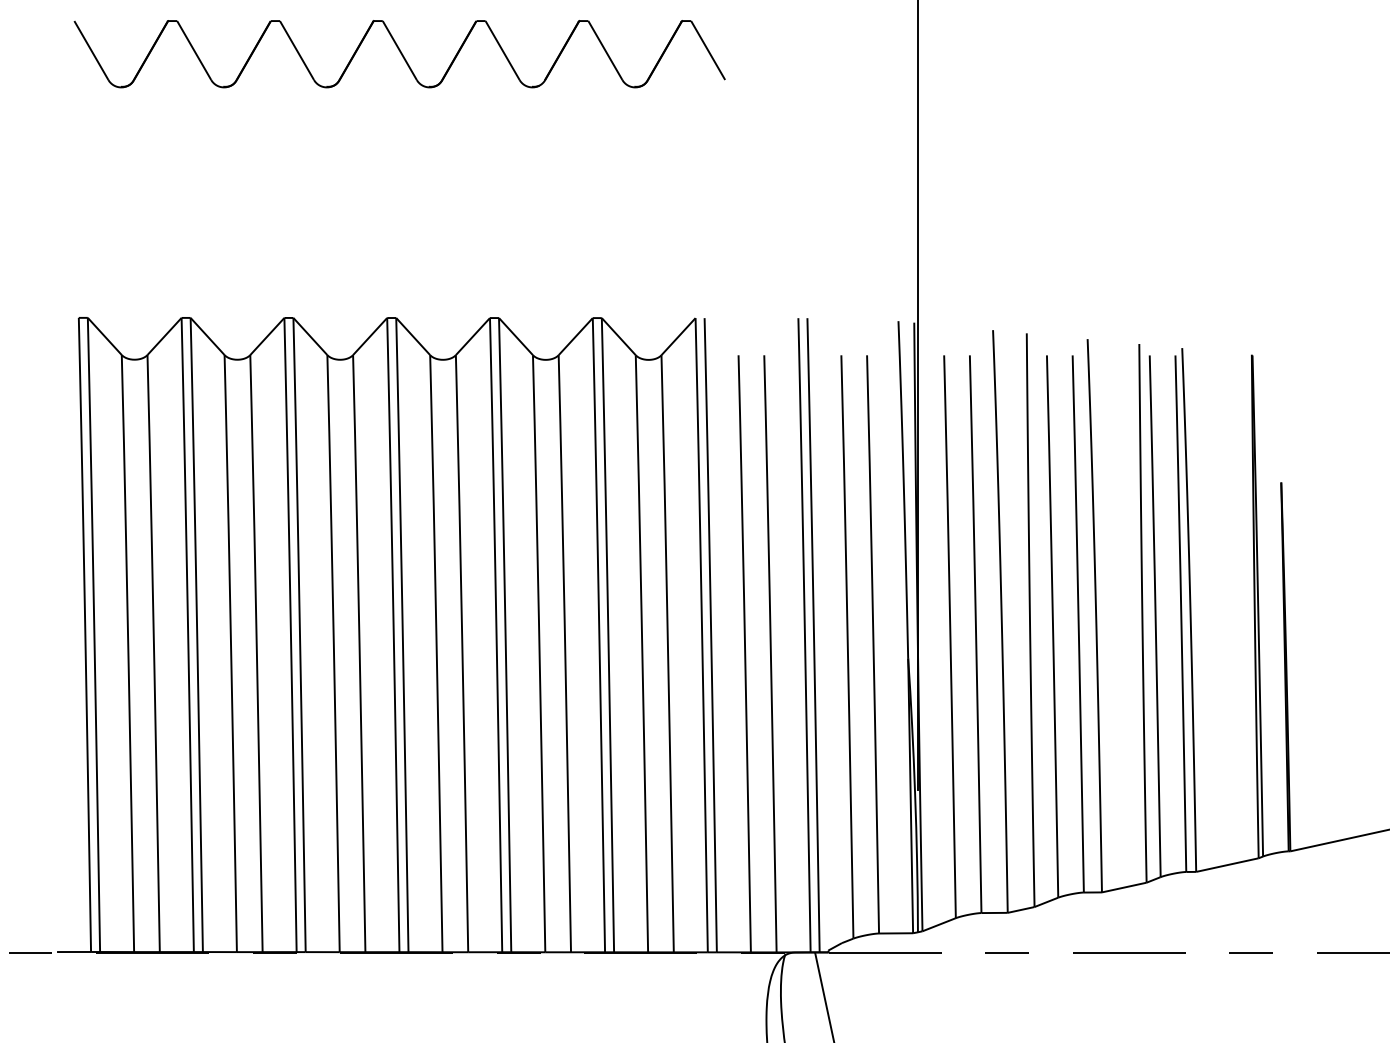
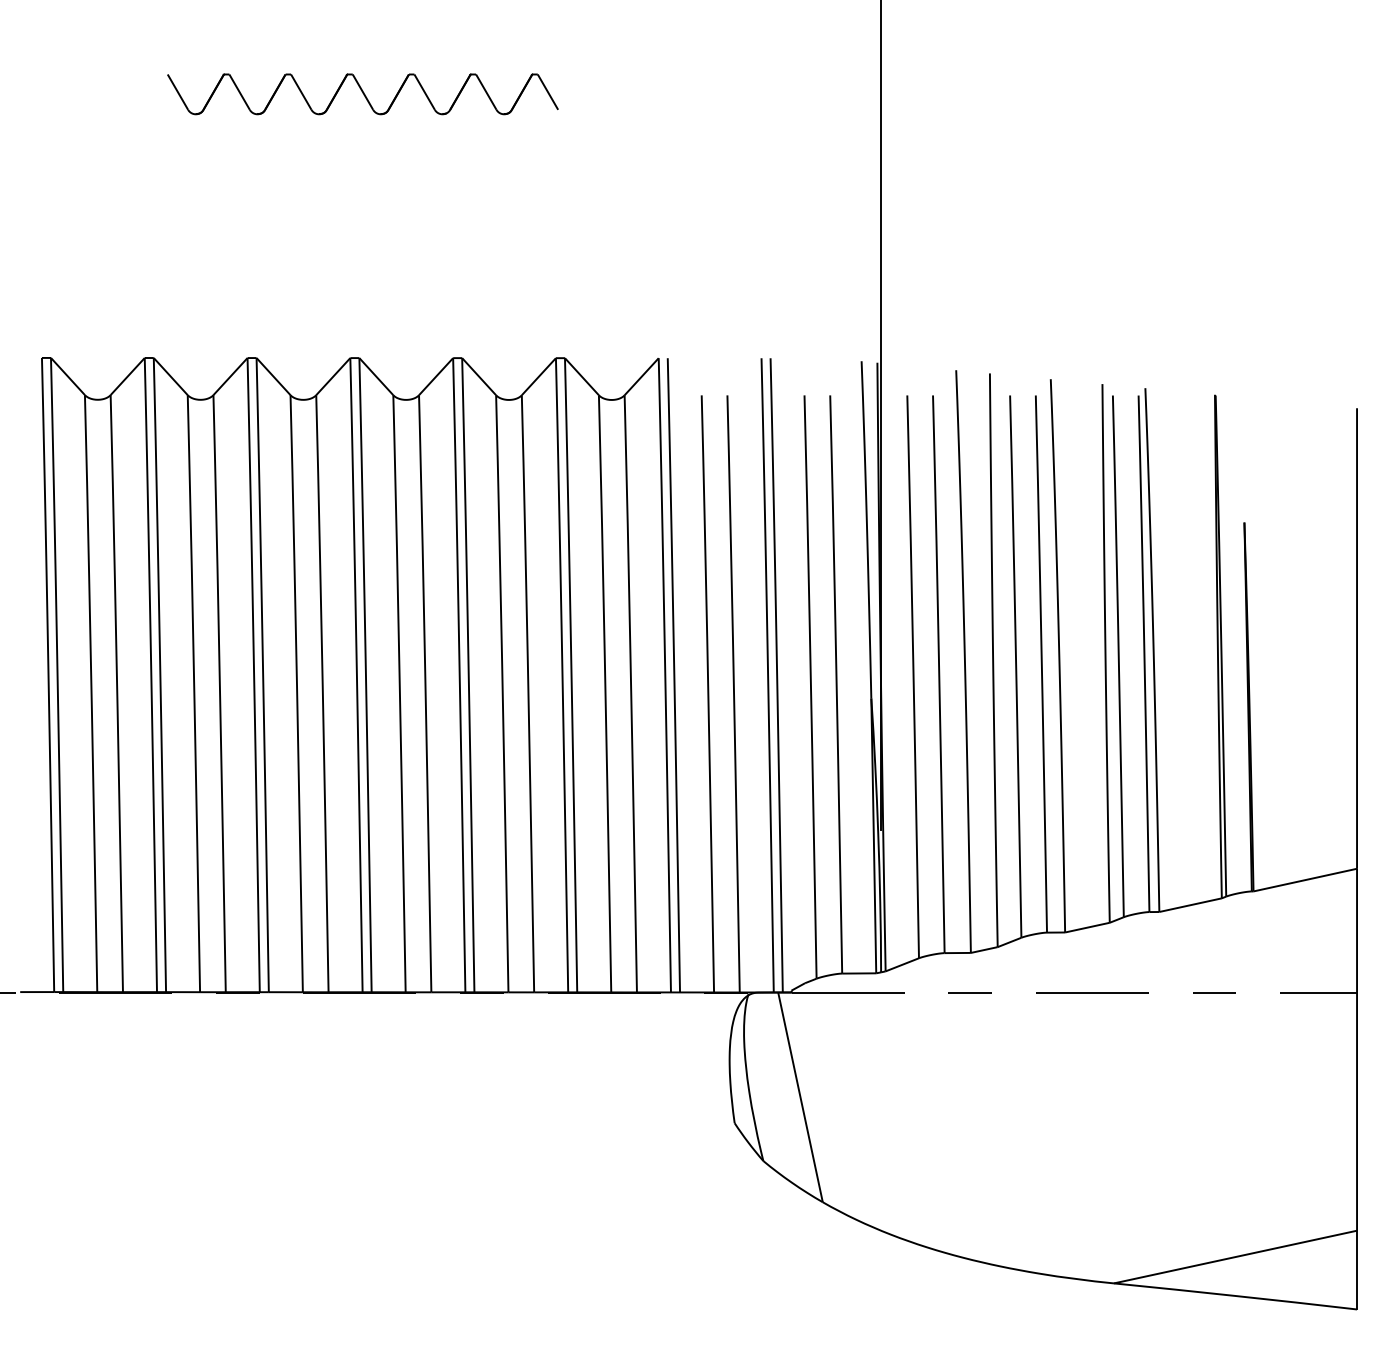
part: (399, 54) -> (362, 94), size x0.6

